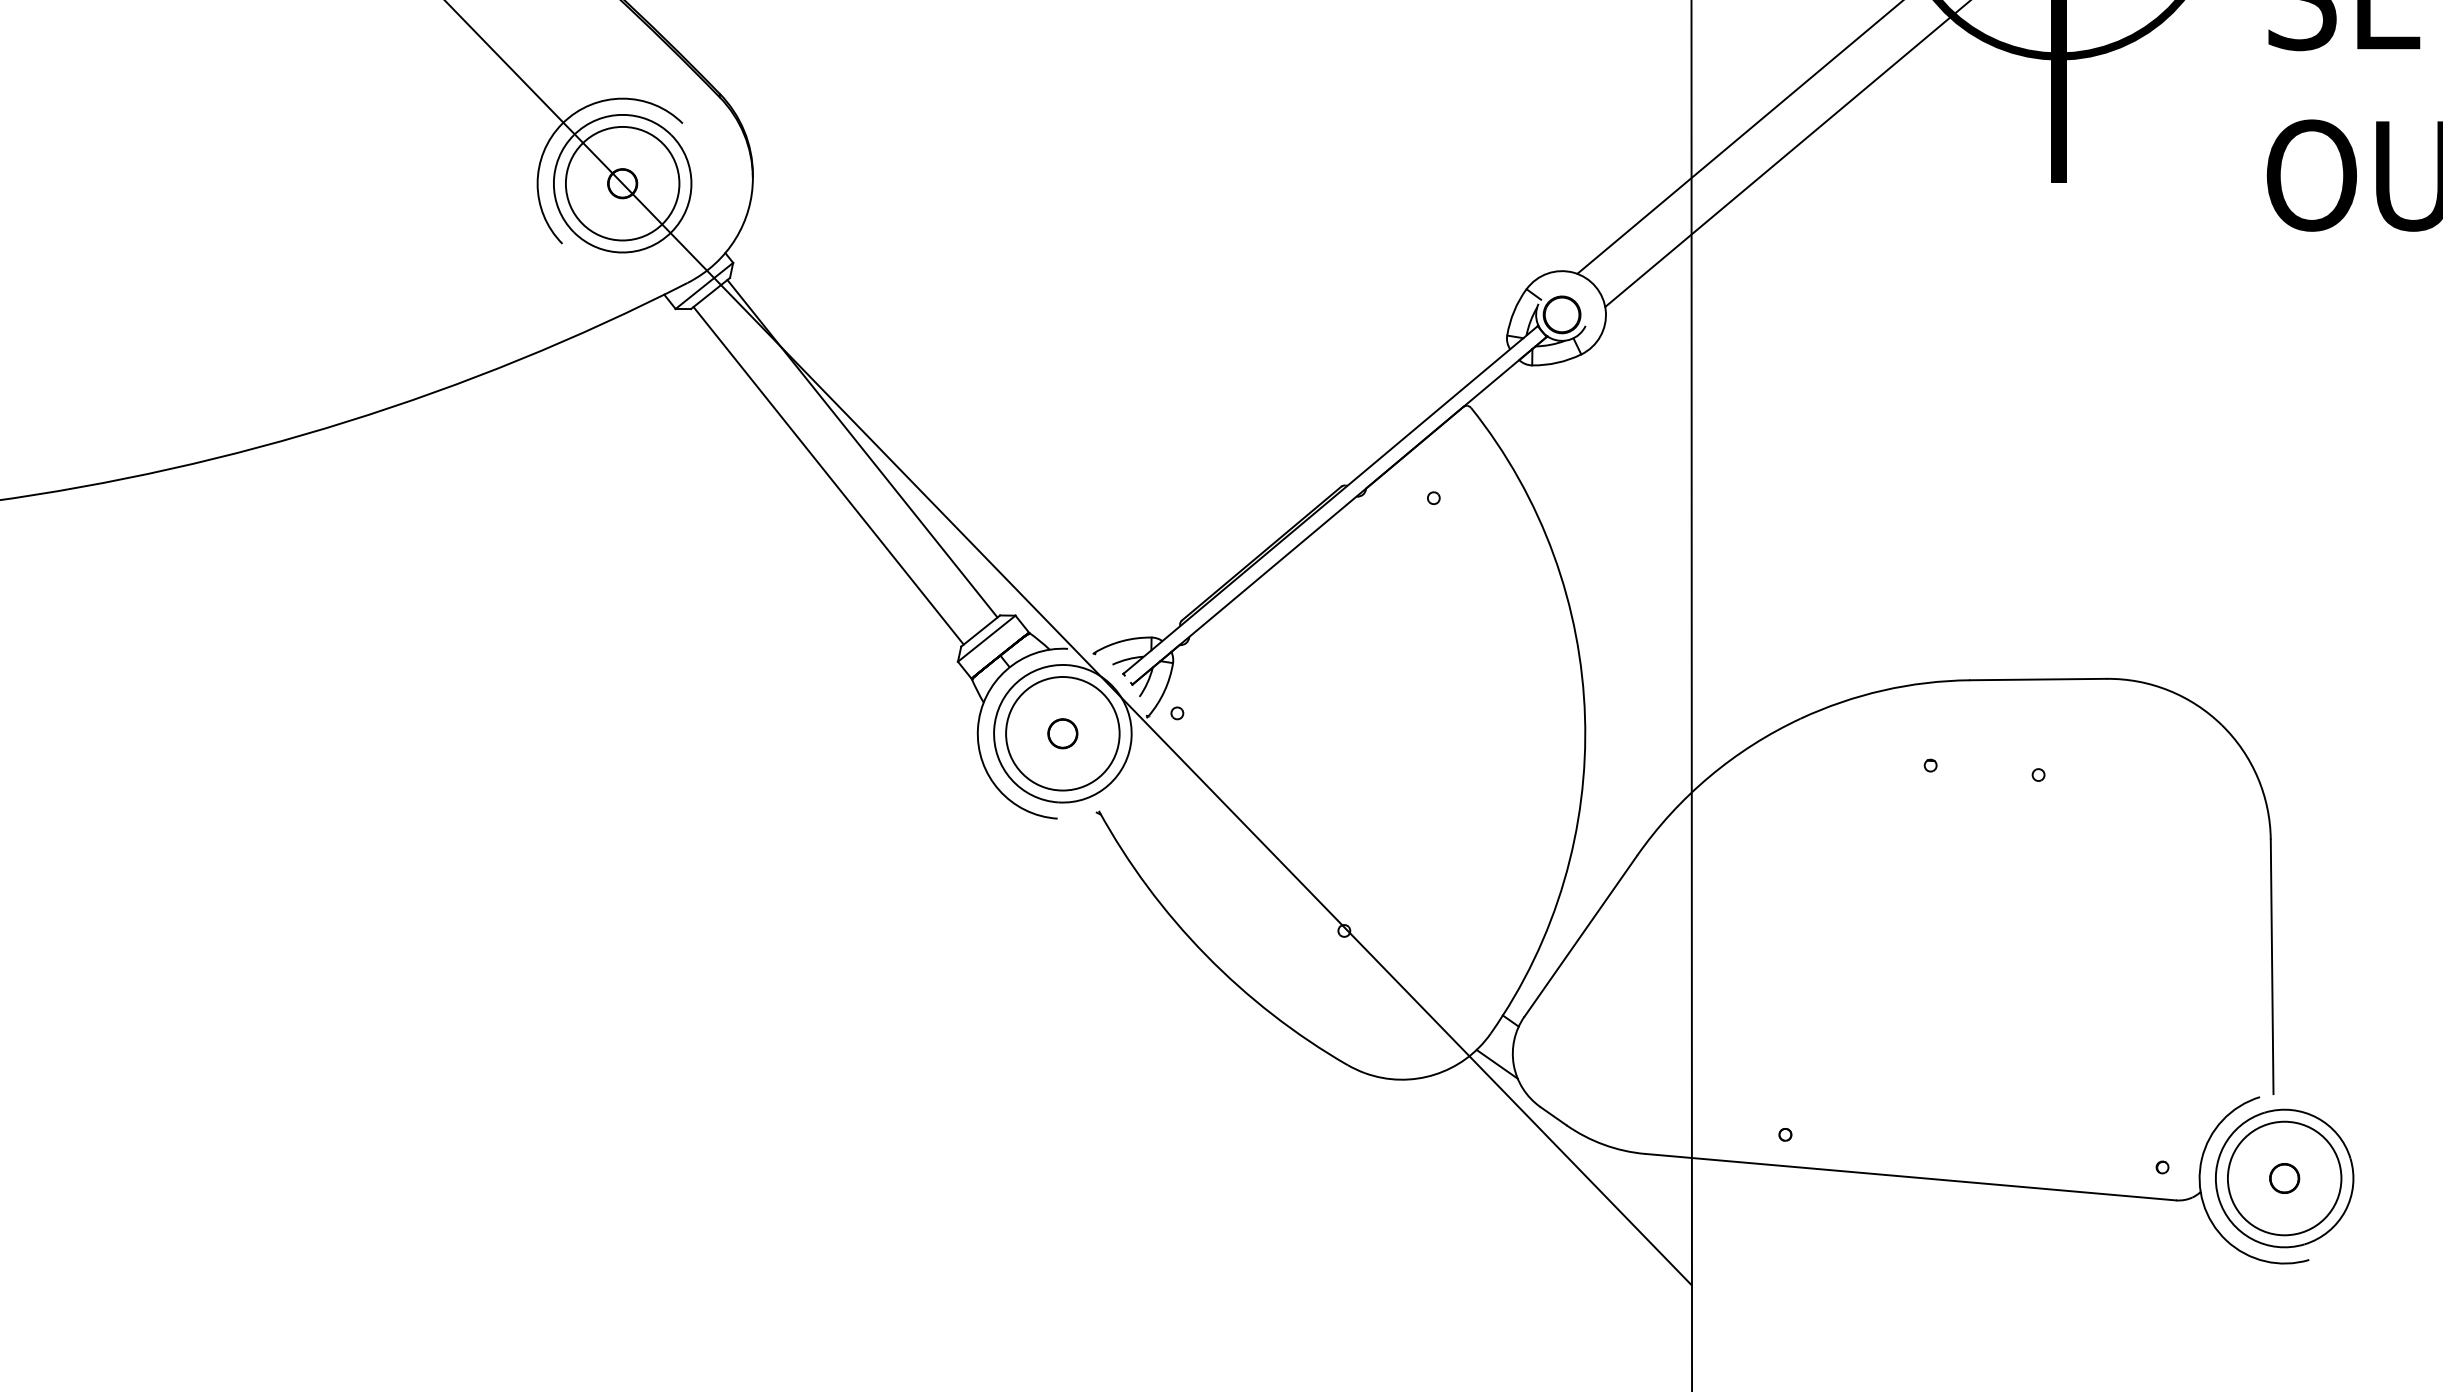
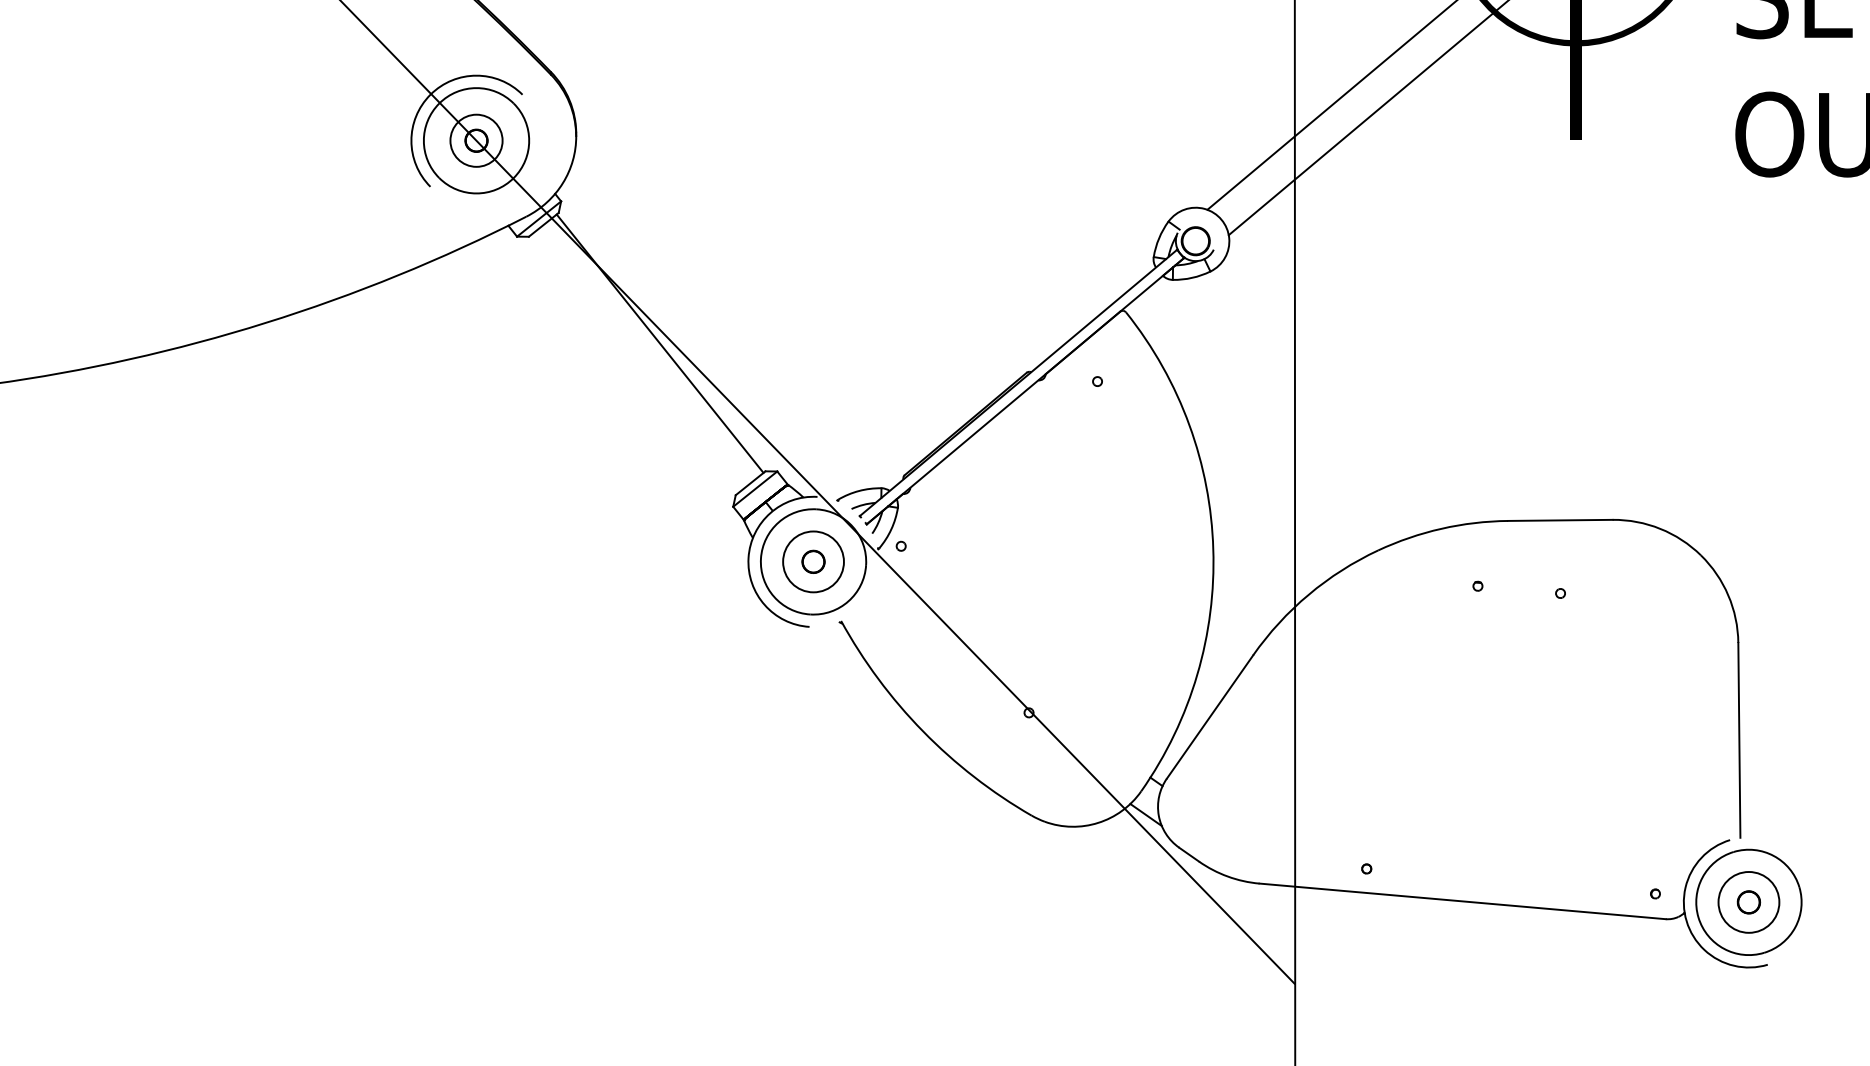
circle: (622, 183) -> (476, 140), size x0.6
line: (828, 475) -> (634, 364), removed
circle: (1062, 733) -> (813, 561), size x0.7
circle: (2284, 1178) -> (1748, 902), size x0.7

